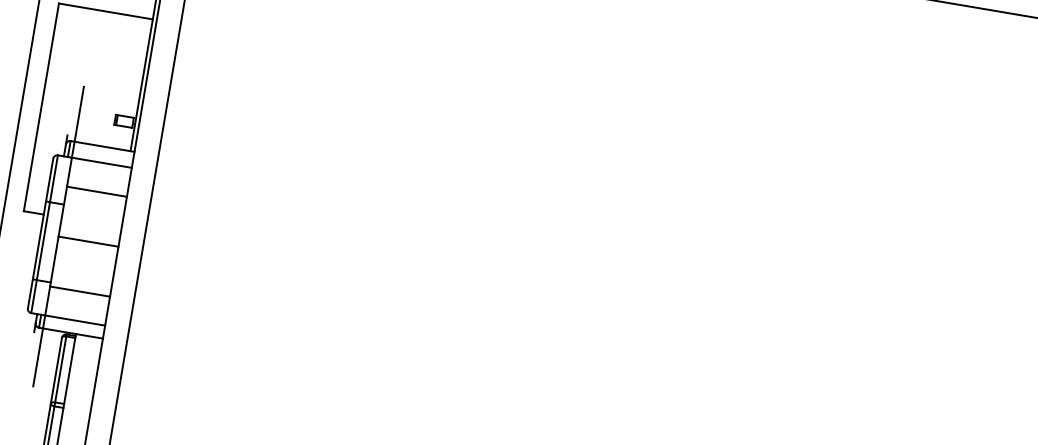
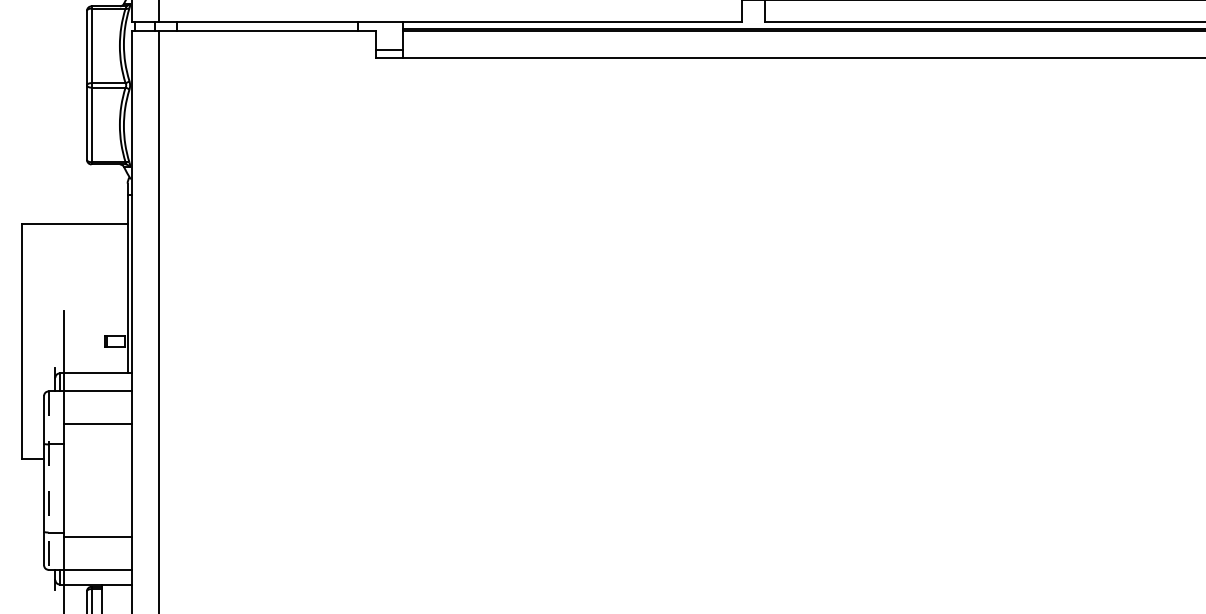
line: (44, 234) -> (48, 481), solid -> dashed
line: (88, 241) -> (98, 480), removed

